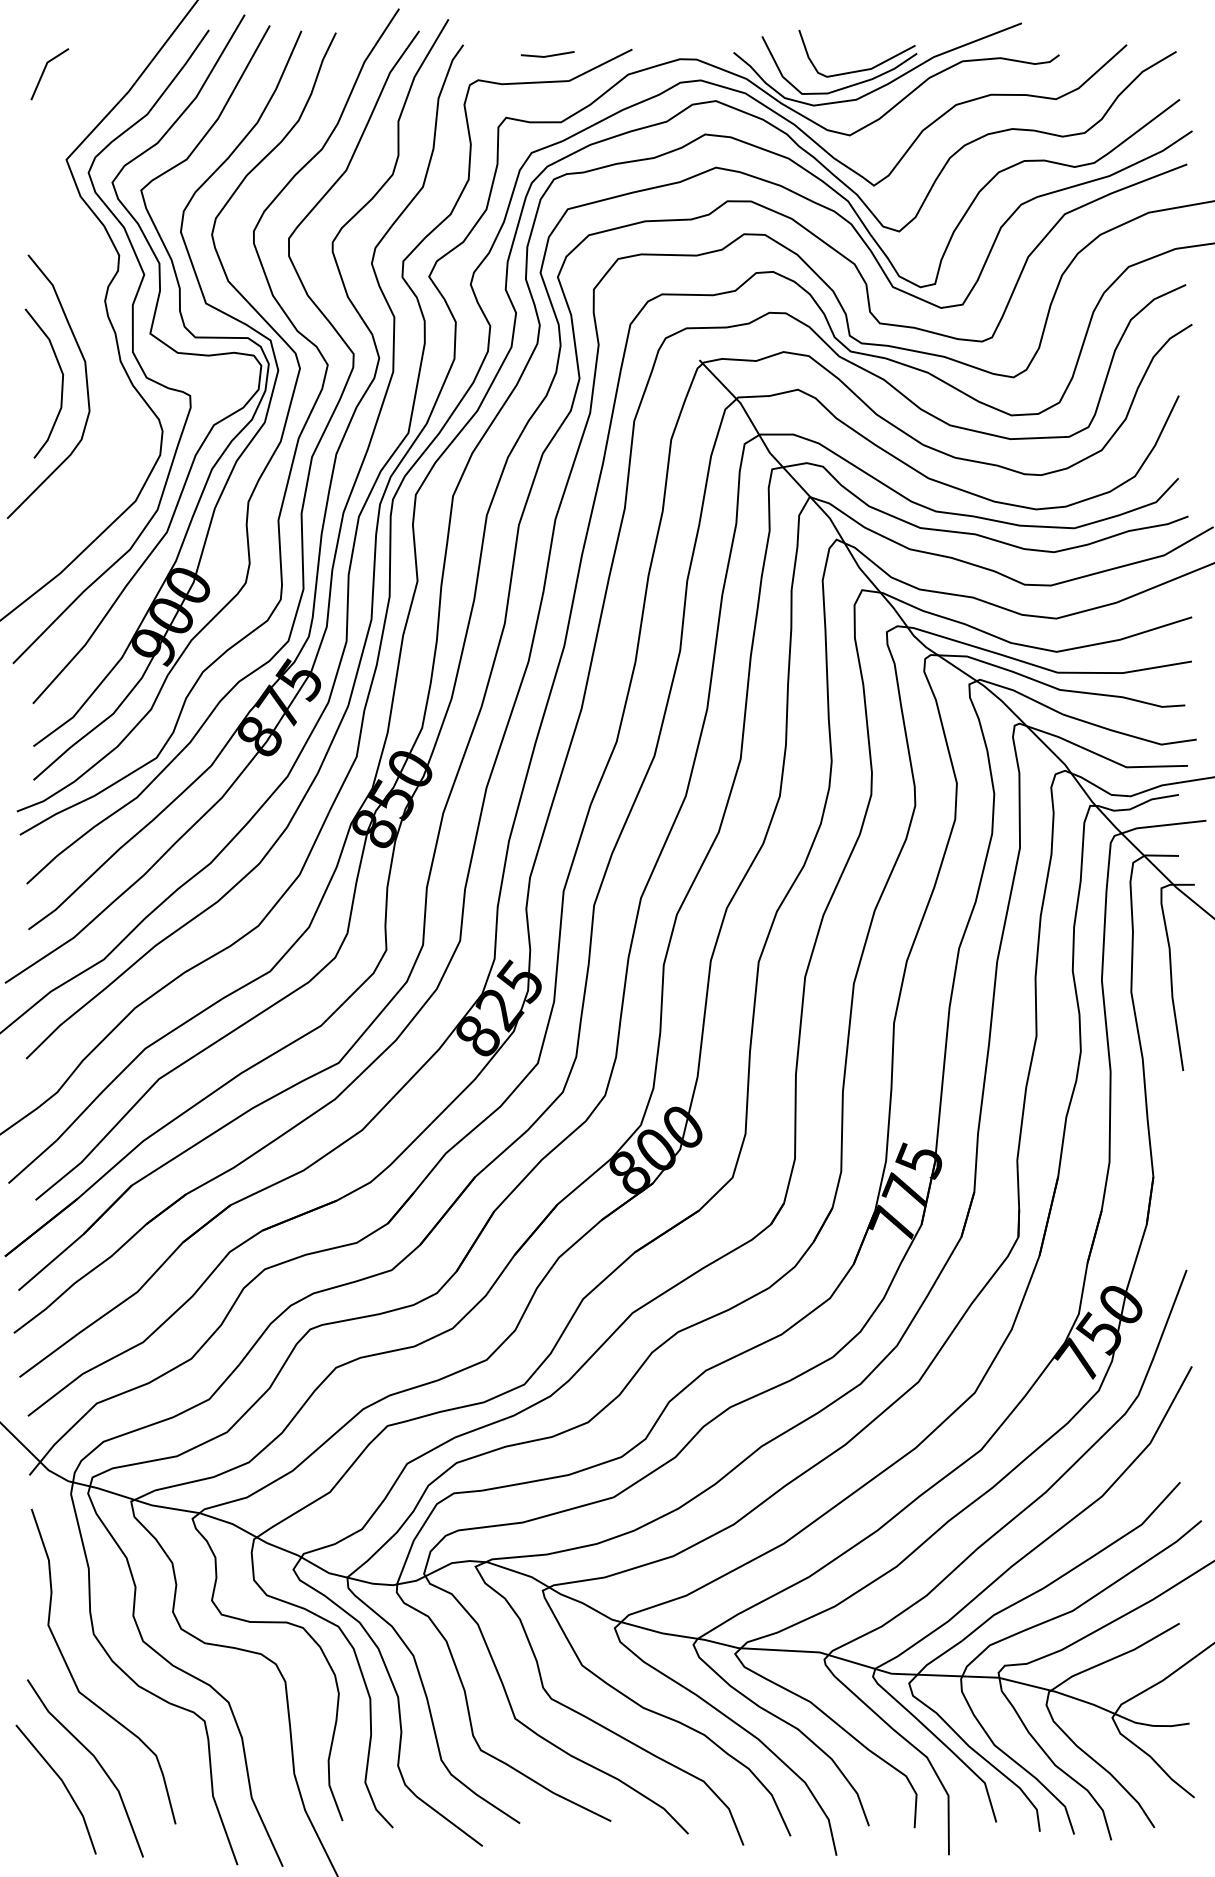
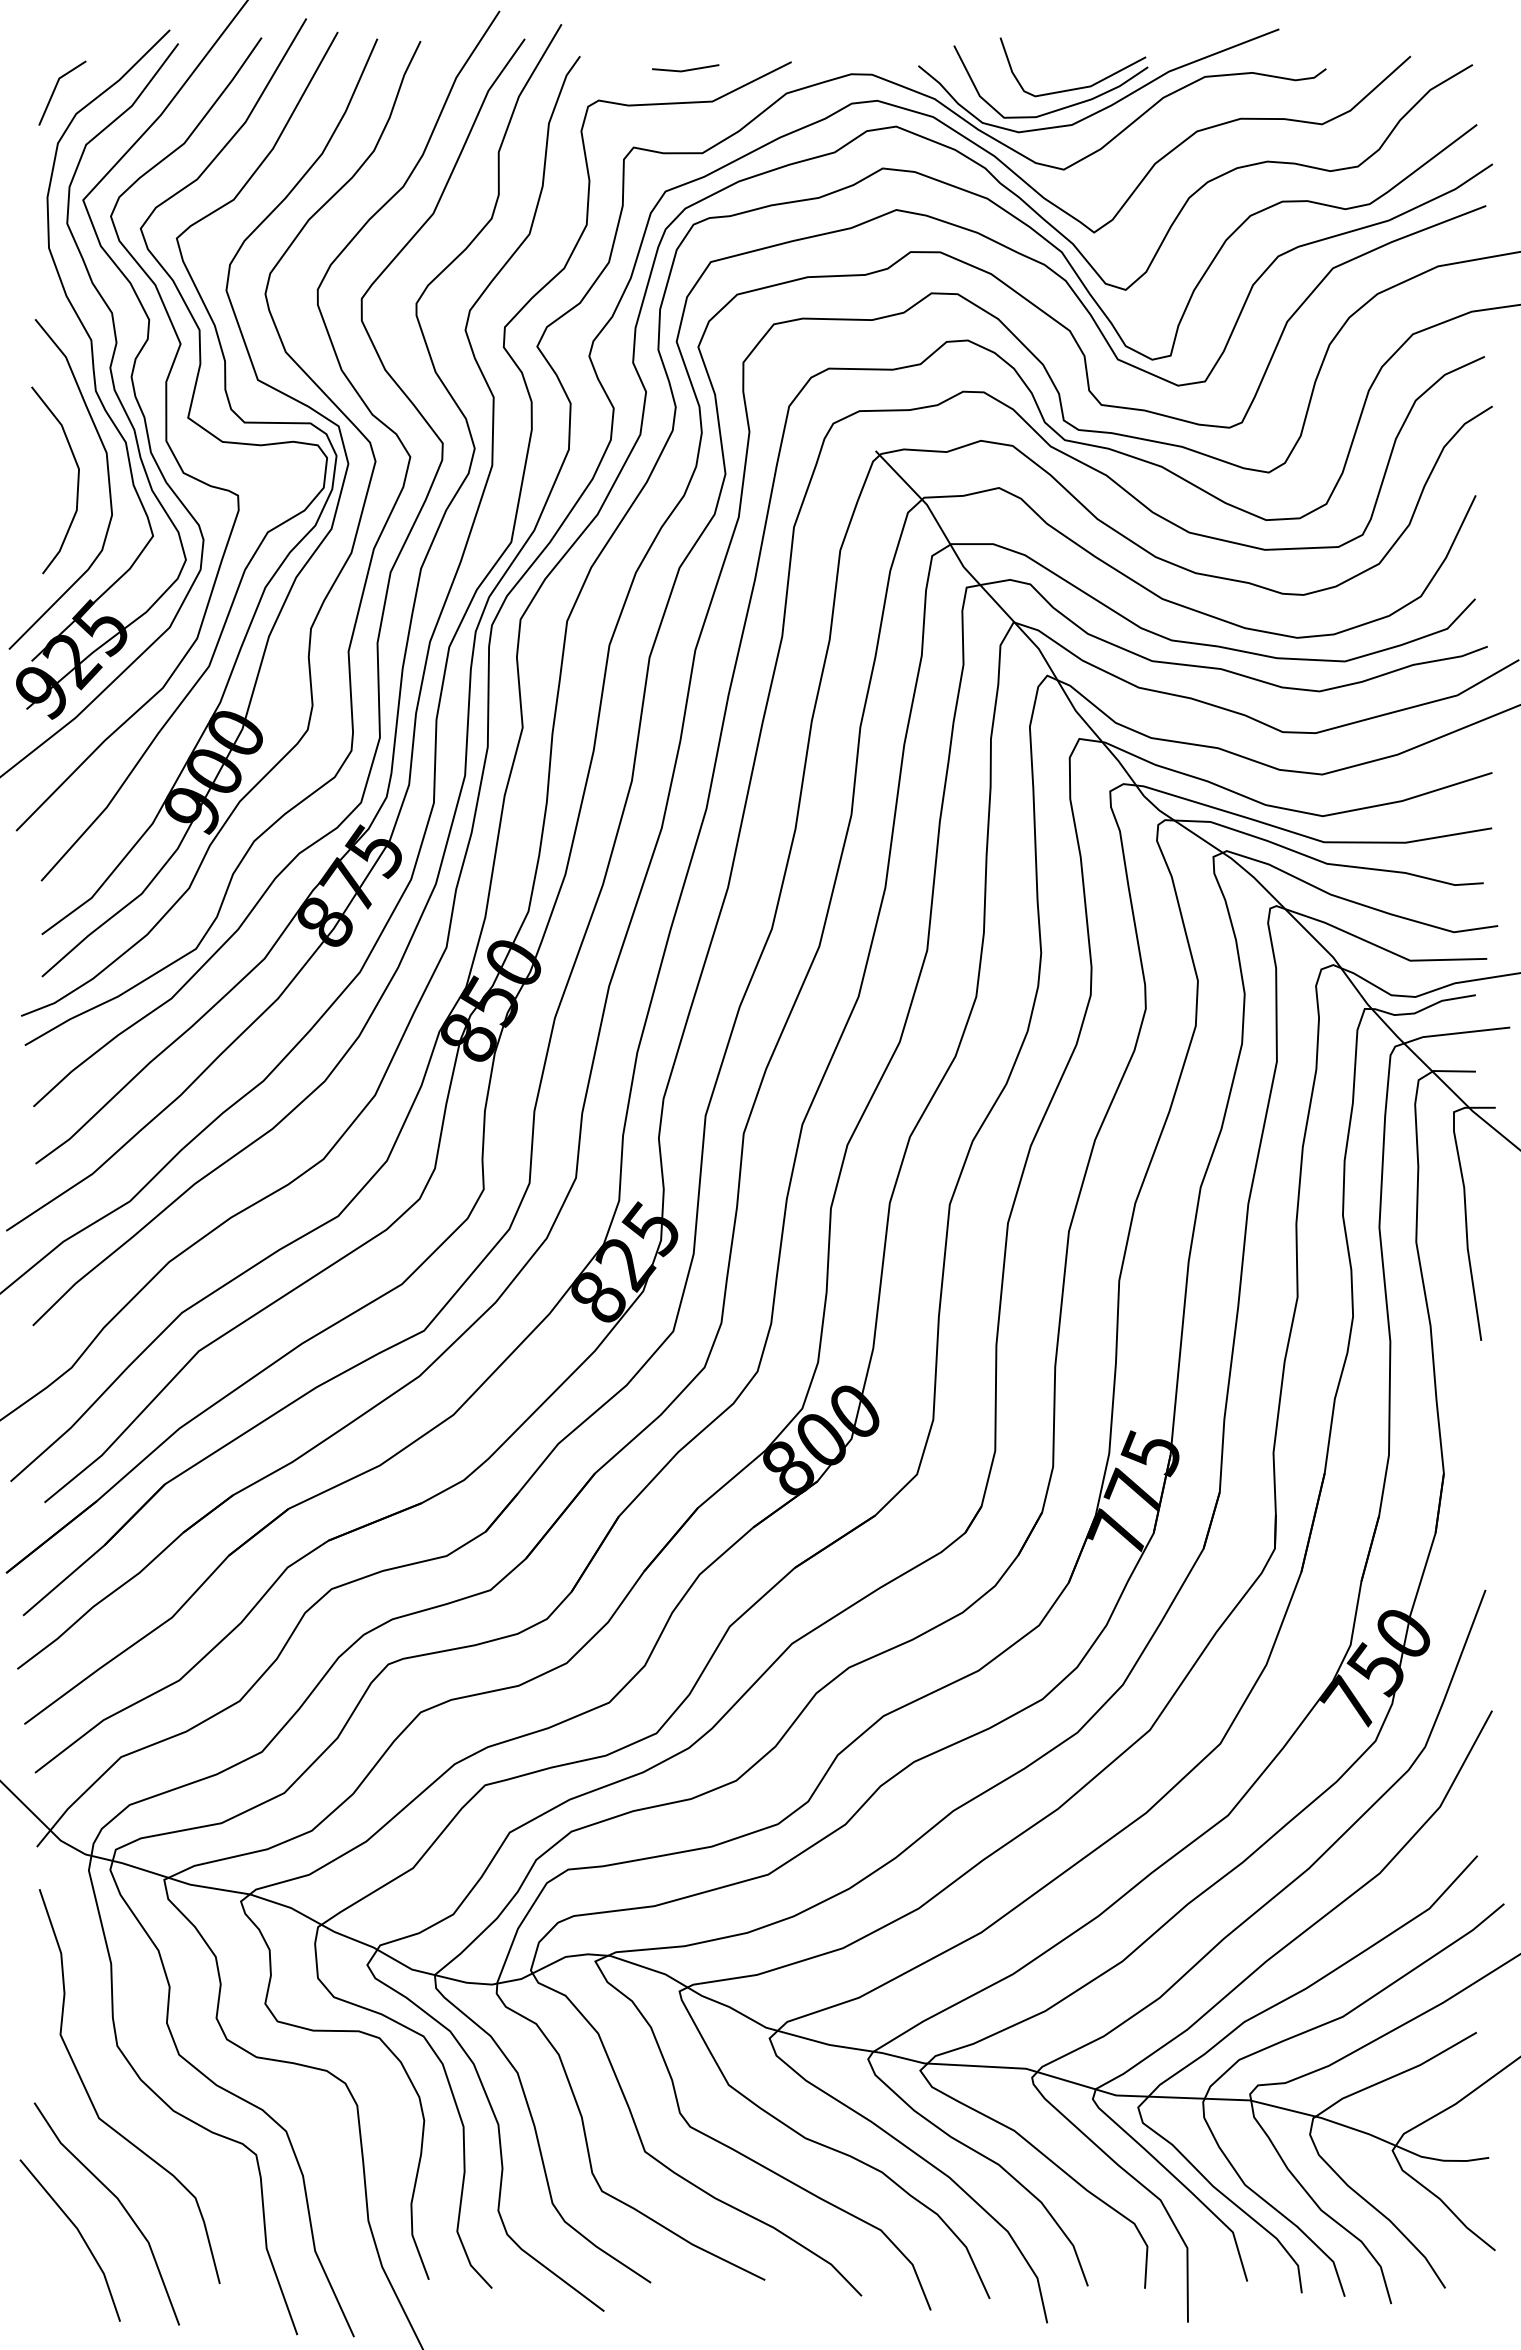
part: (76, 299) -> (95, 375), added

